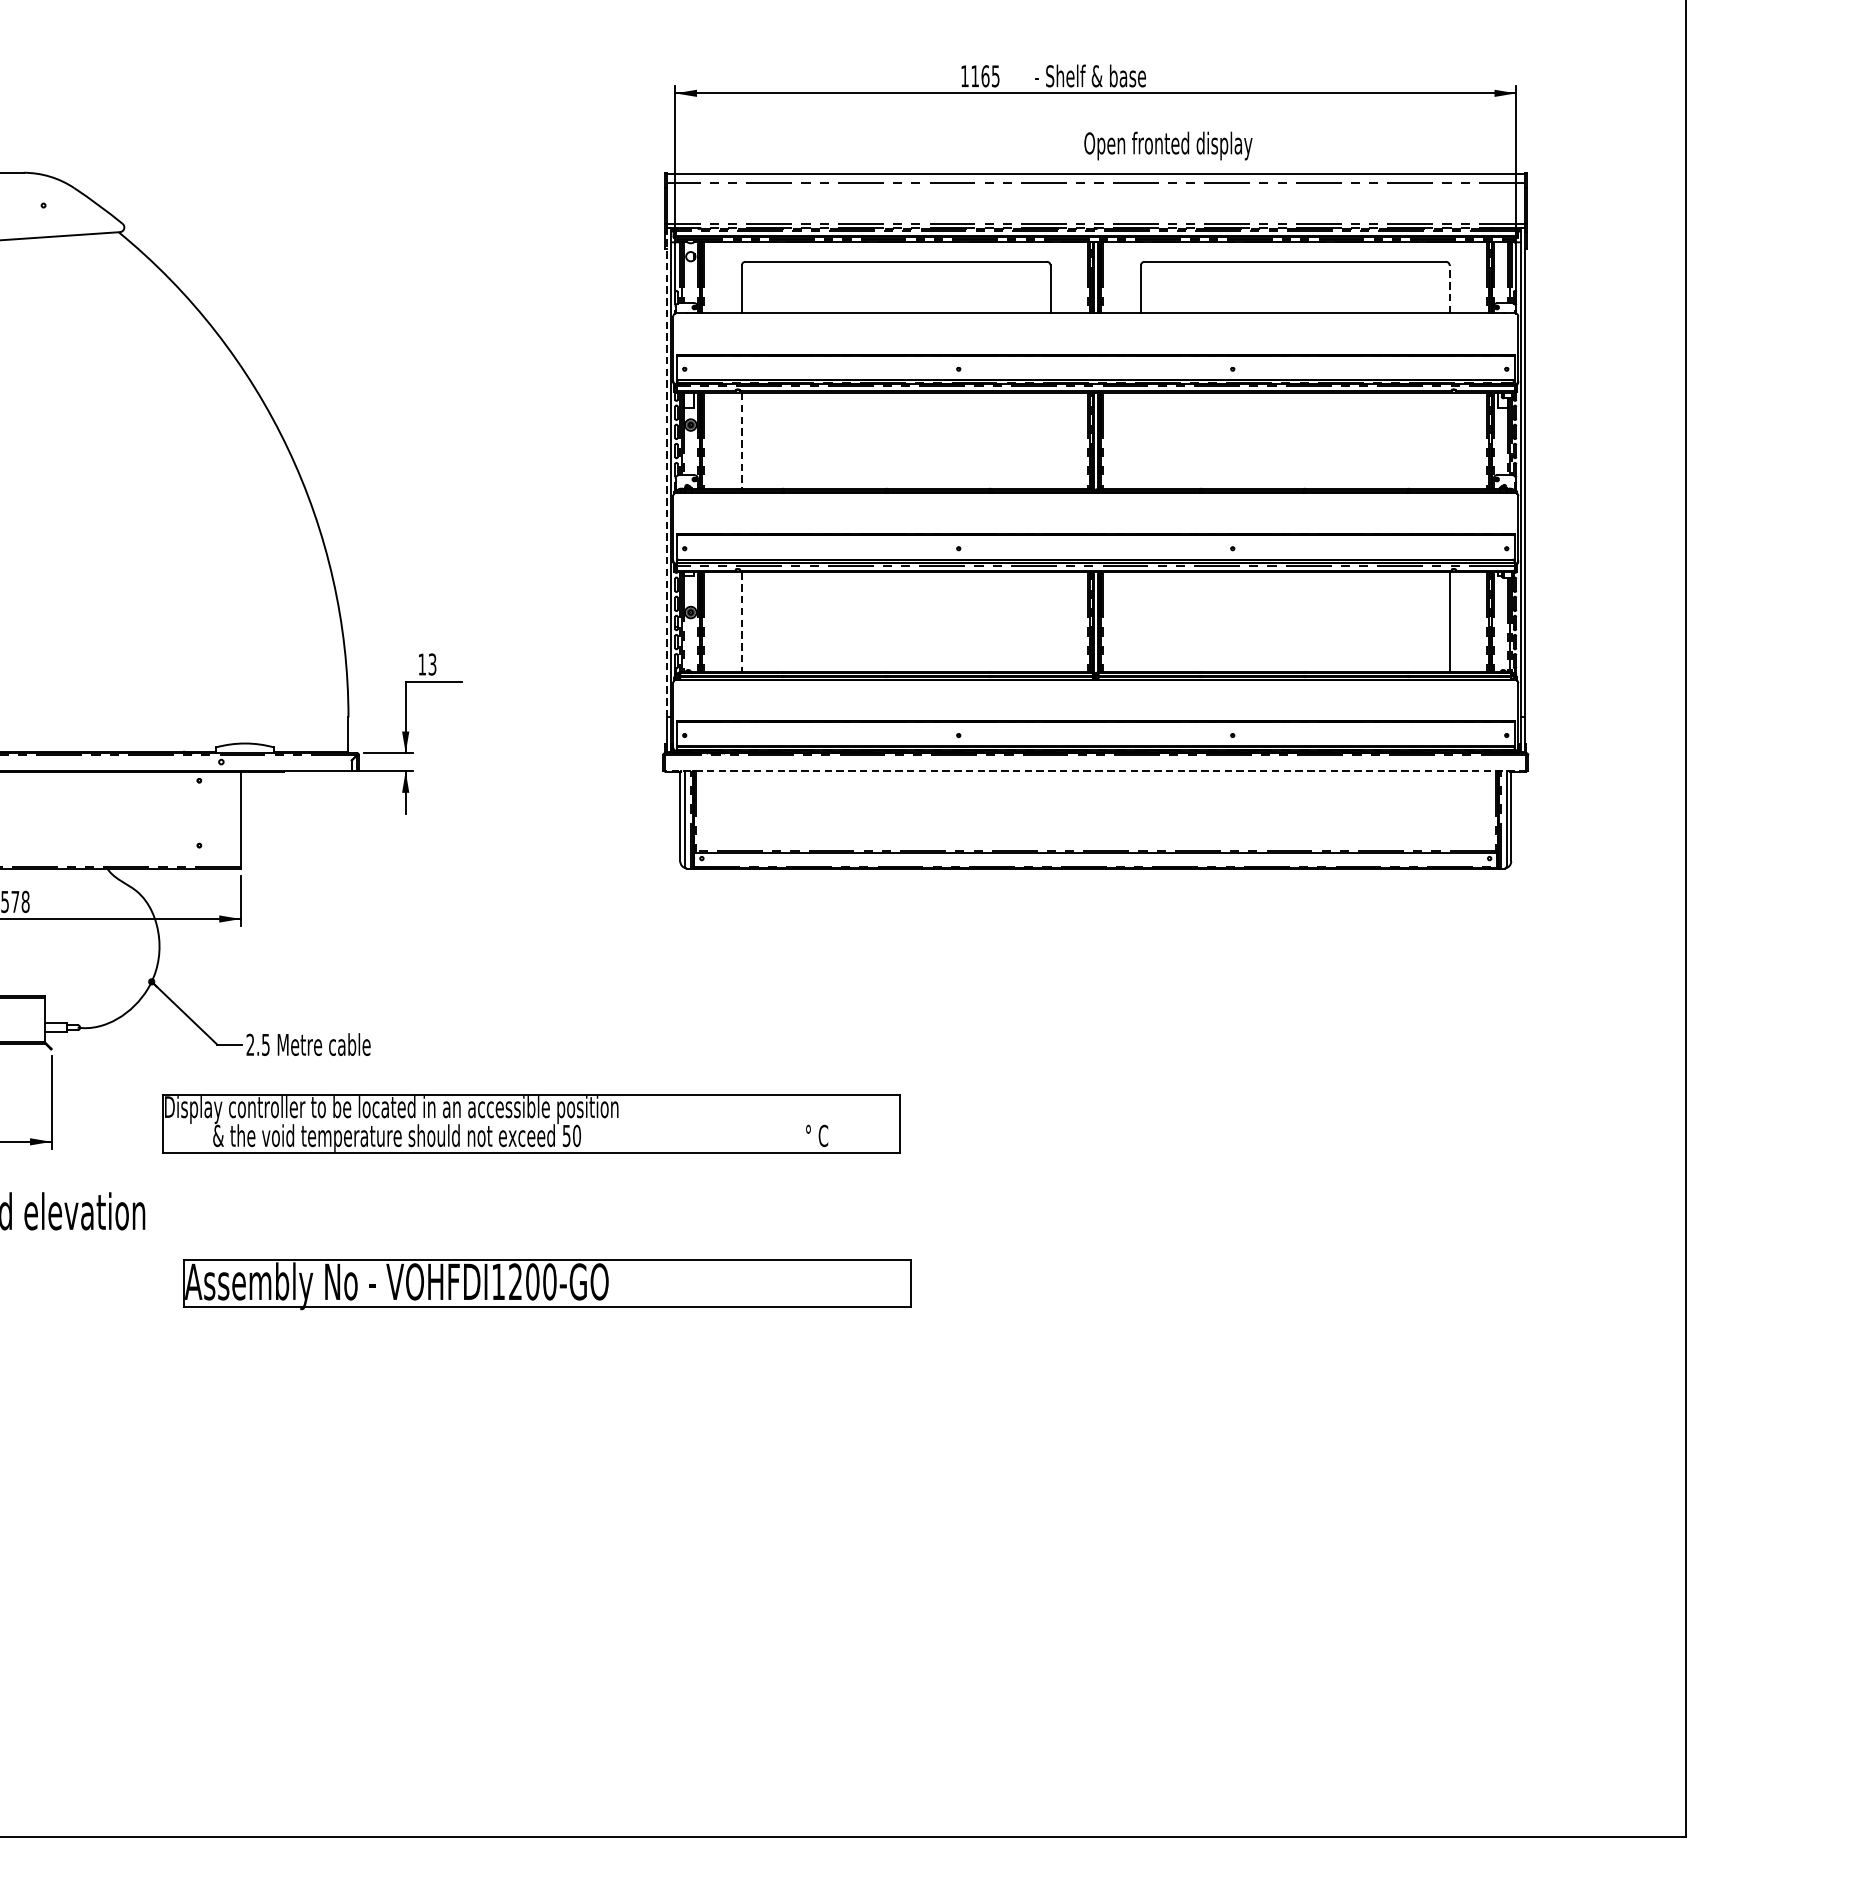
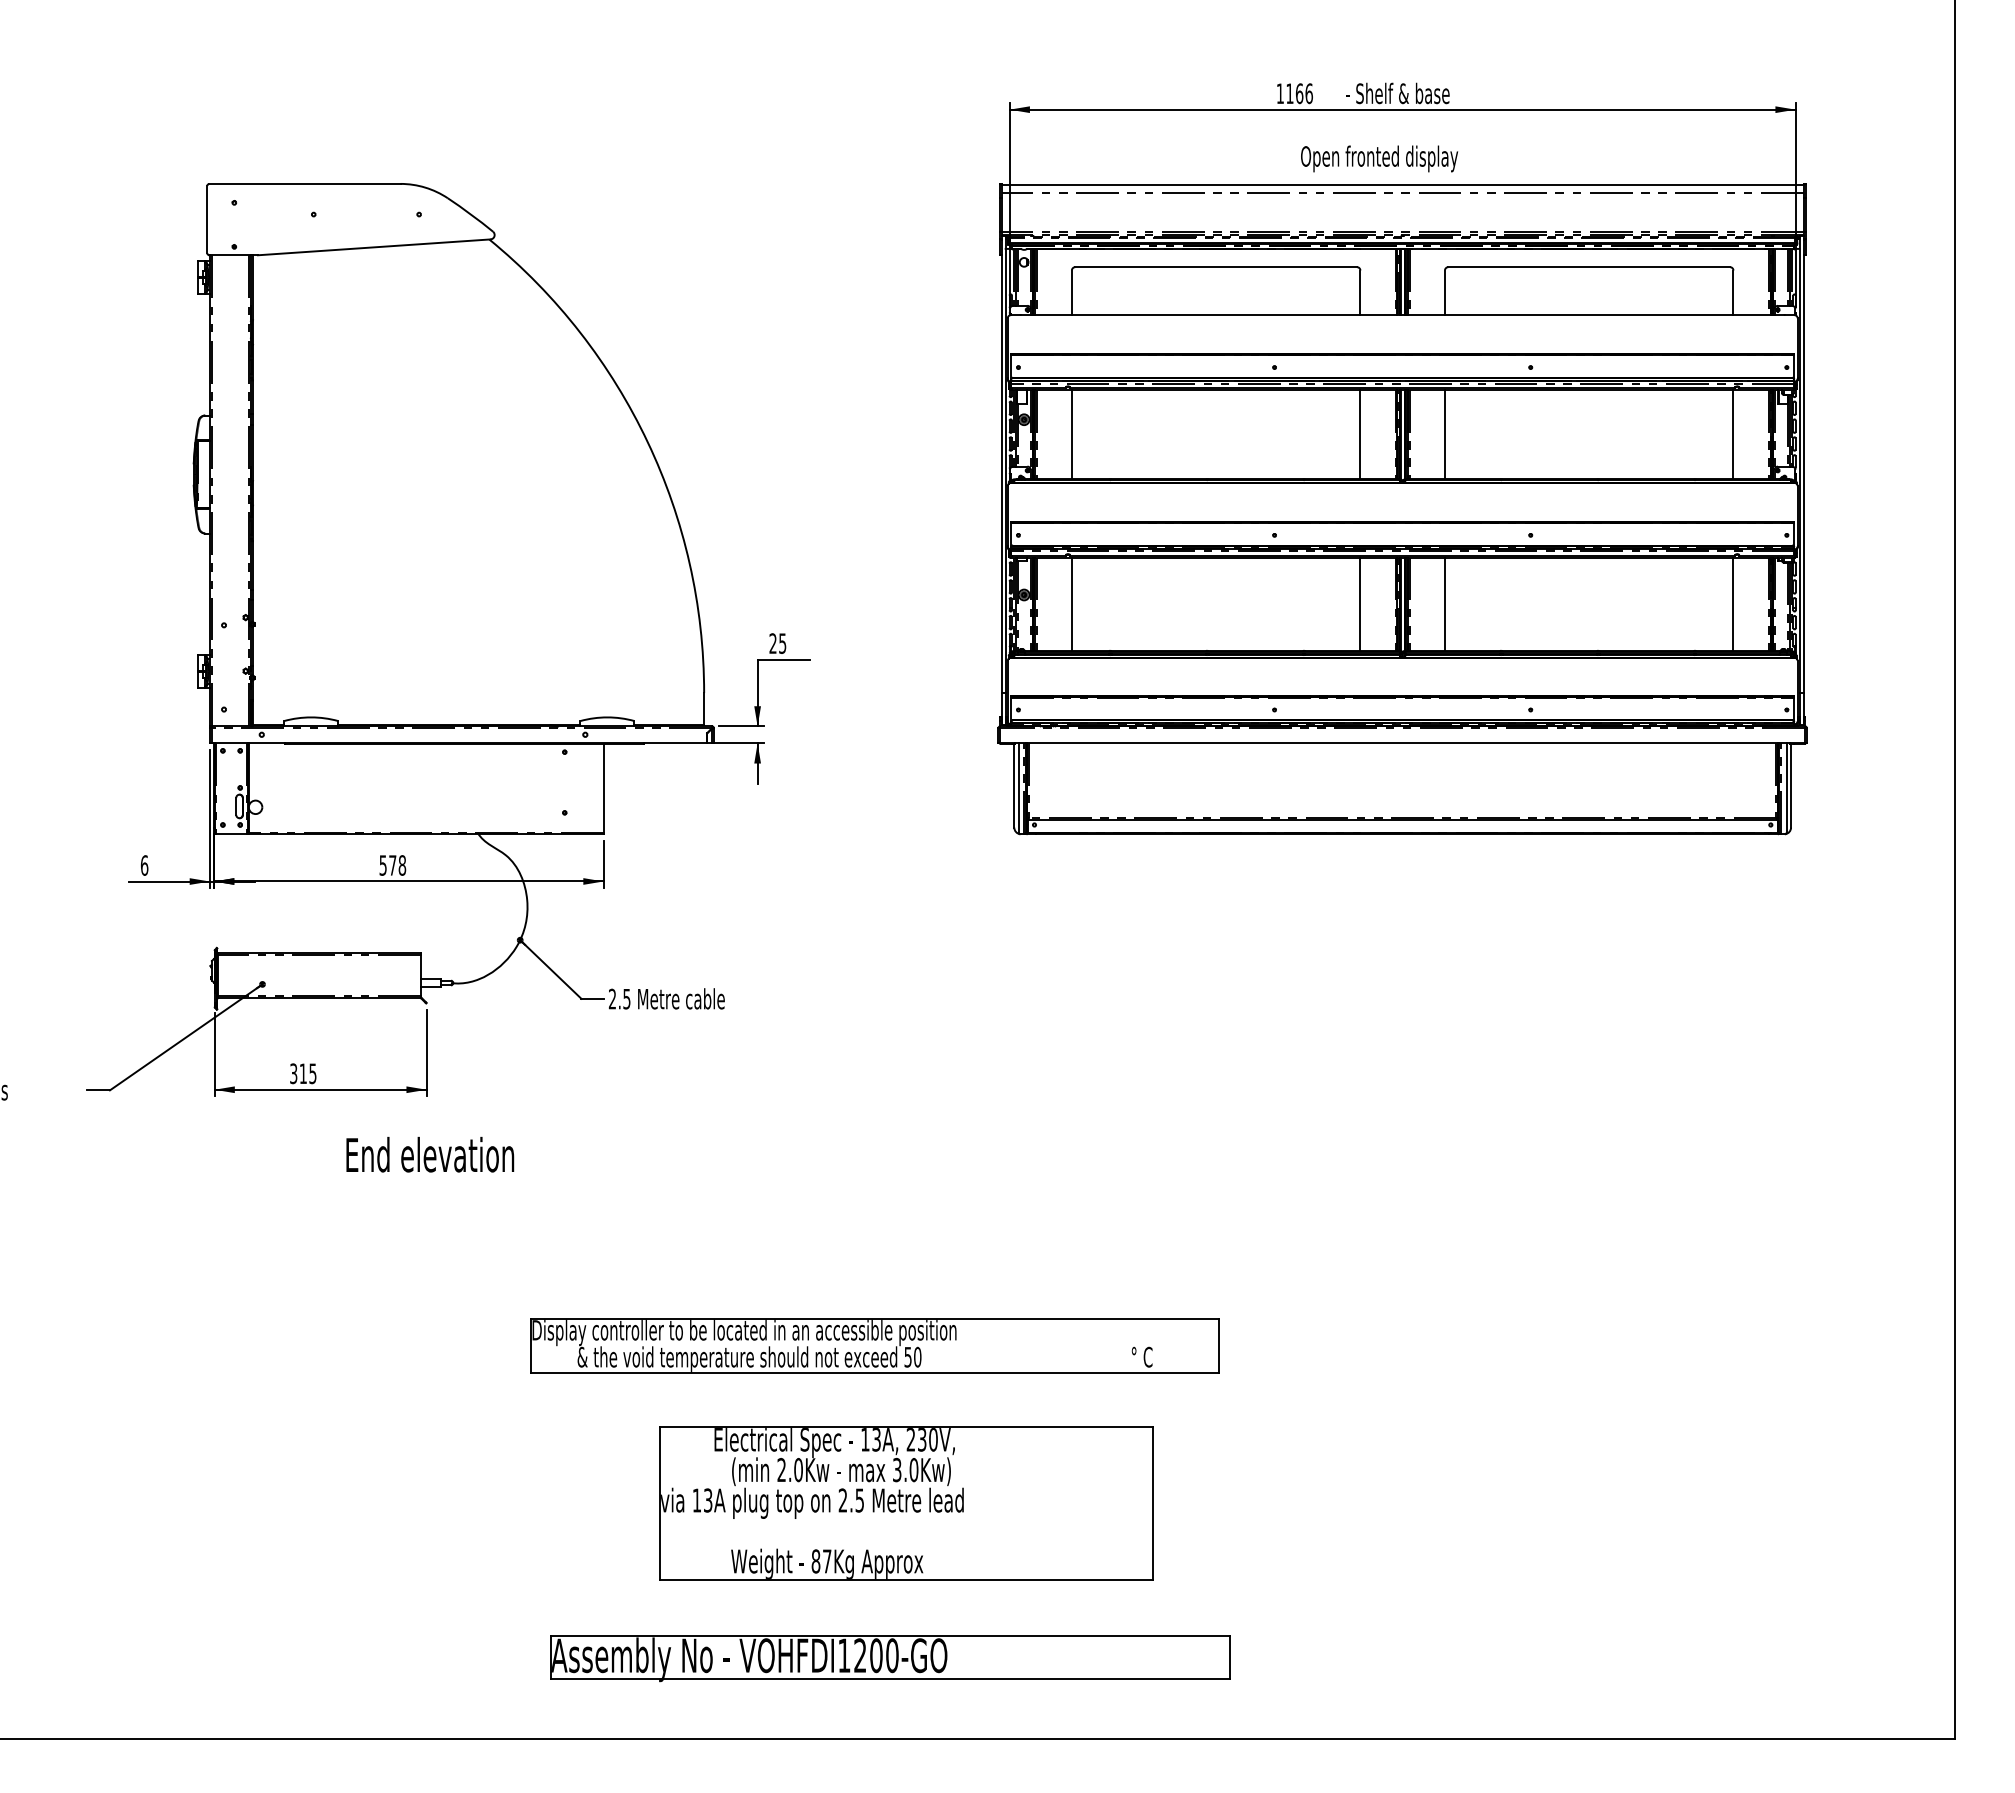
text: (995, 76) -> (1308, 93), 1165 -> 1166
text: (1168, 145) -> (1379, 158), moved
line: (1449, 288) -> (1733, 292), dashed -> solid
line: (741, 440) -> (1071, 434), dashed -> solid
line: (1050, 440) -> (1360, 434), added
line: (1140, 440) -> (1444, 434), added
line: (1449, 440) -> (1733, 434), added
line: (666, 475) -> (1001, 466), dashed -> solid
line: (1050, 621) -> (1360, 603), added
line: (1140, 621) -> (1444, 603), added
line: (741, 622) -> (1071, 604), dashed -> solid
text: (426, 664) -> (777, 643), 13 -> 25
line: (1095, 771) -> (1402, 743), dashed -> solid
part: (530, 1123) -> (874, 1345), moved
part: (547, 1284) -> (890, 1658), moved
part: (564, 1584) -> (906, 1503), added

